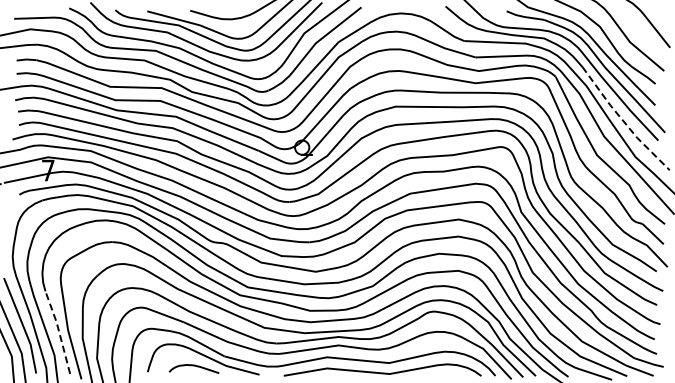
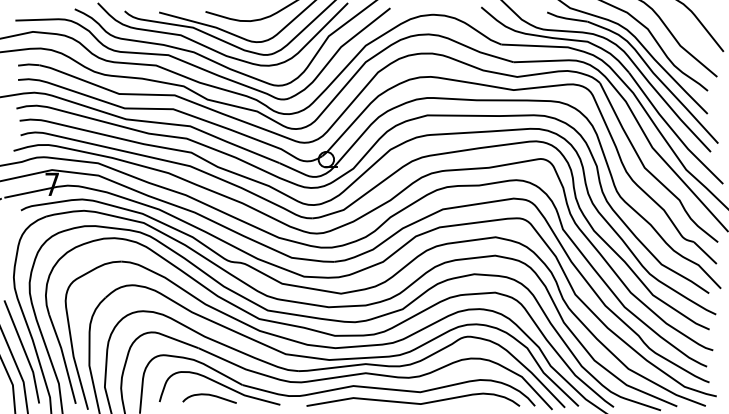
line: (623, 121) -> (673, 131), dashed -> solid
line: (59, 331) -> (64, 358), dashed -> solid

